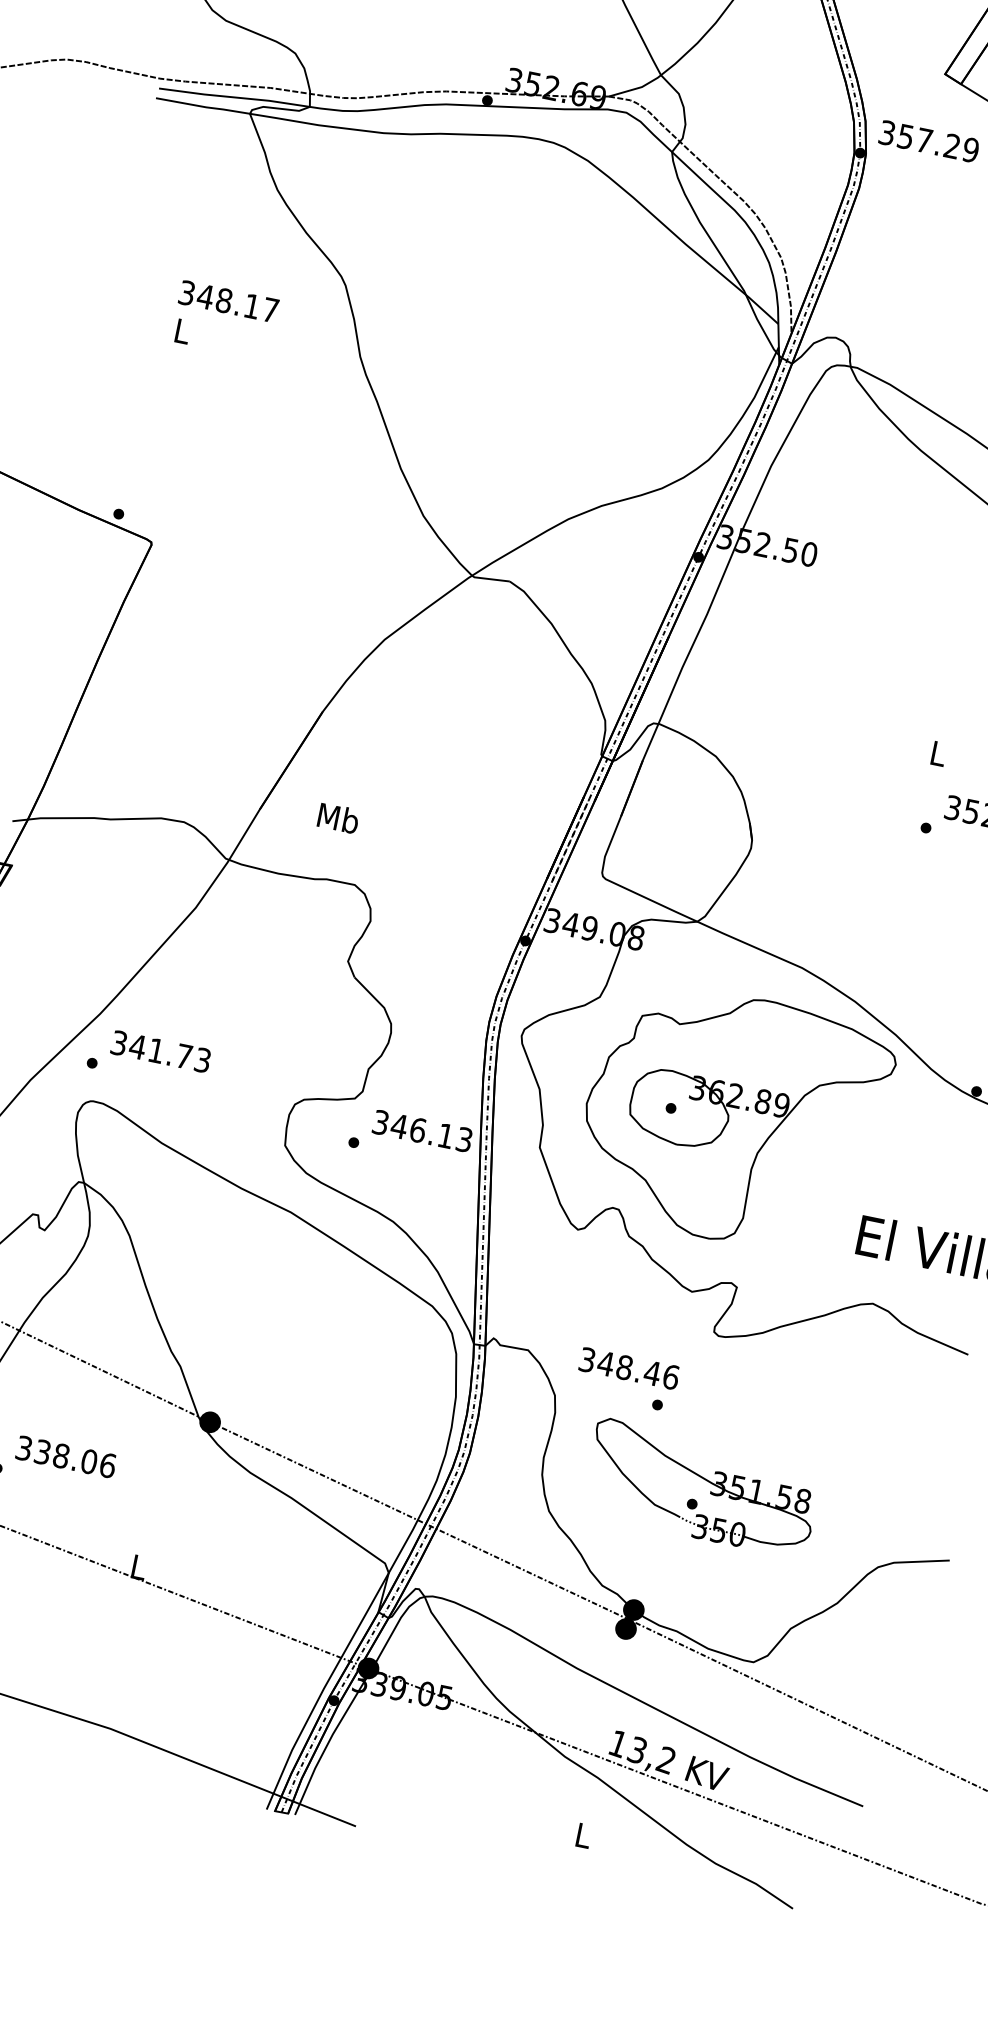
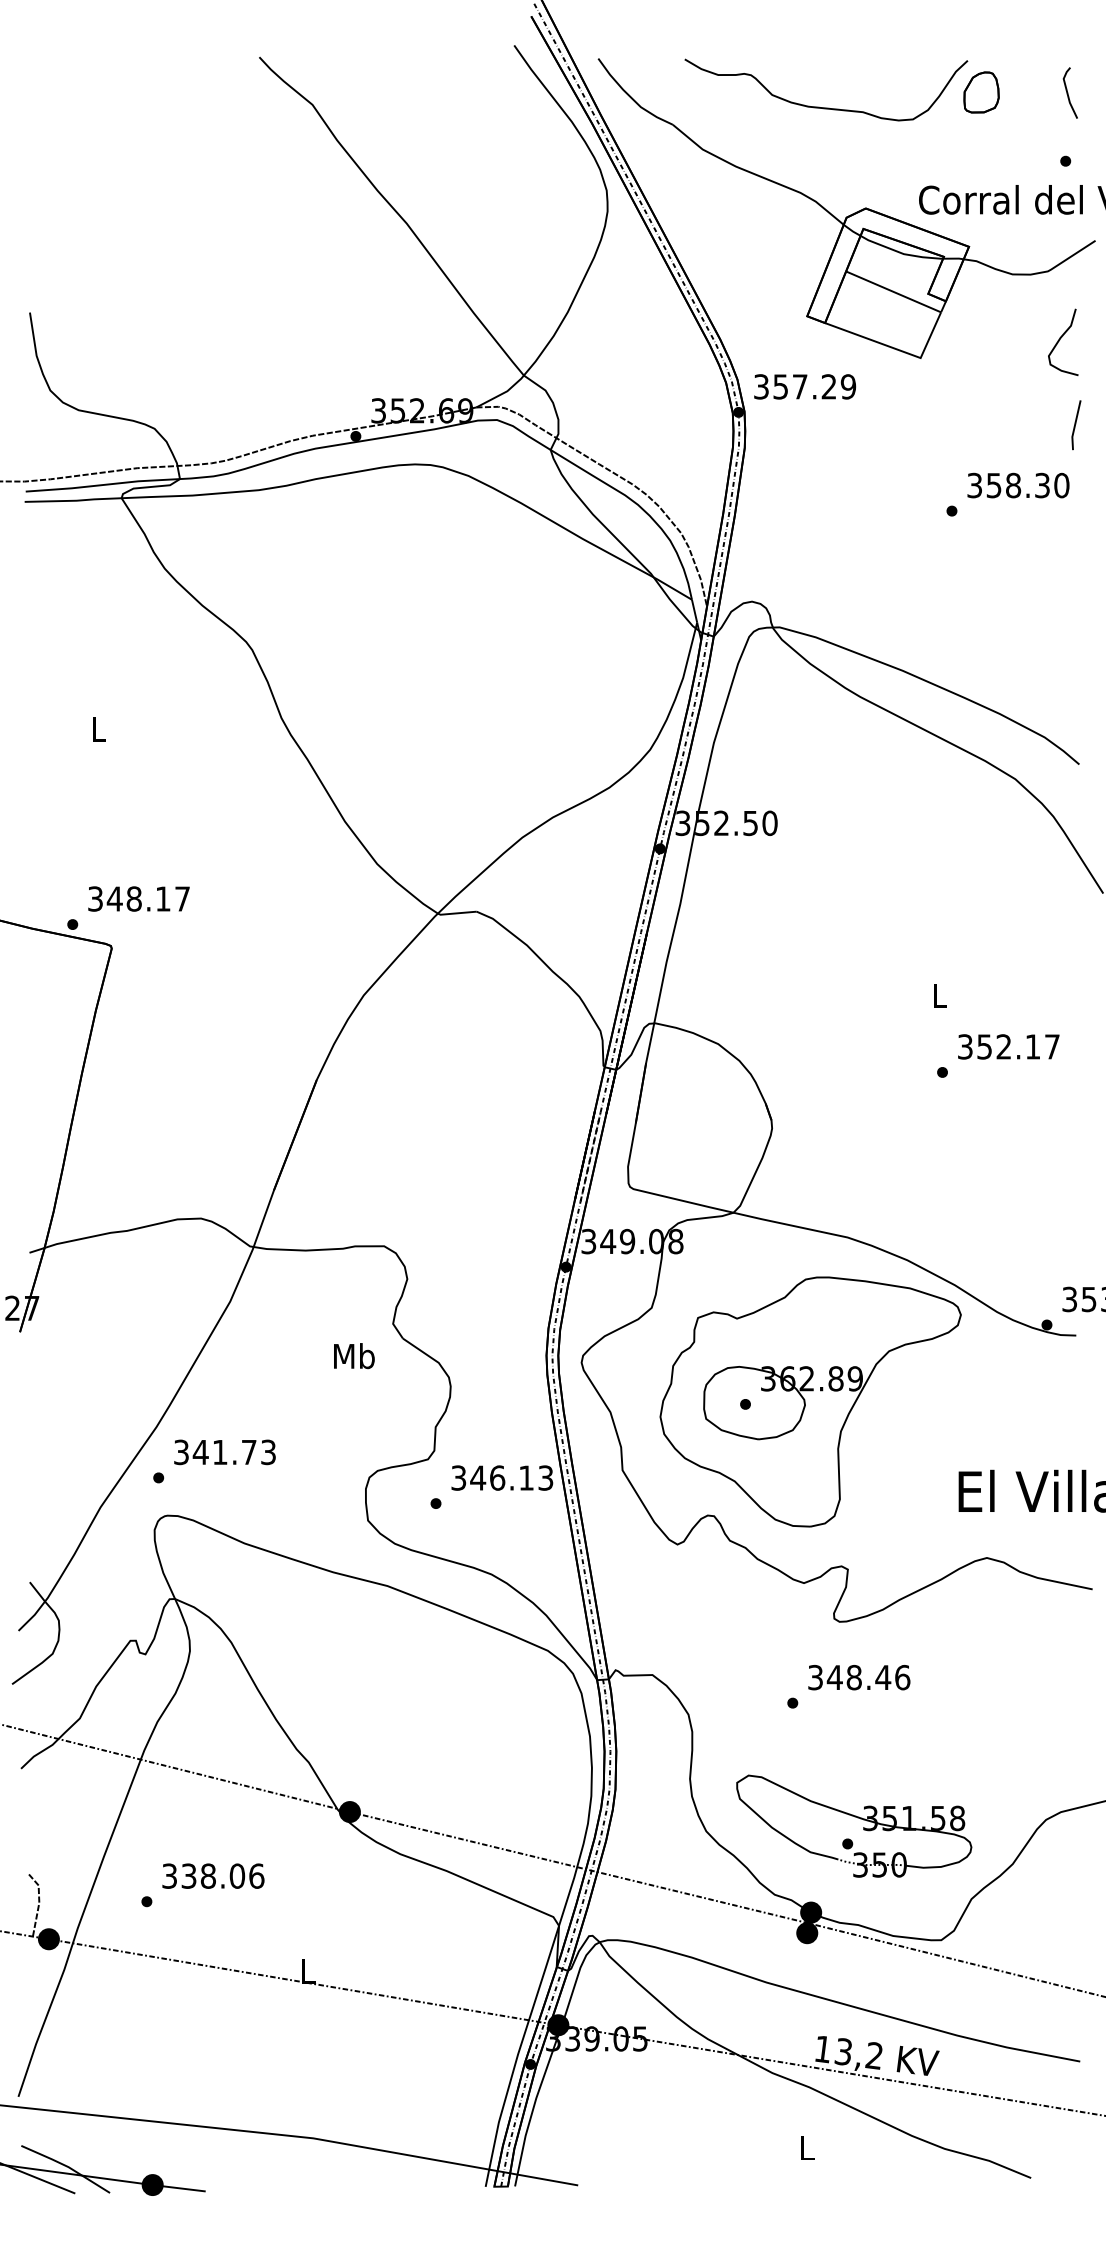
text: (228, 301) -> (138, 898), moved
text: (338, 818) -> (354, 1356), moved
text: (629, 1368) -> (859, 1677), moved
part: (706, 1481) -> (857, 1818), moved

